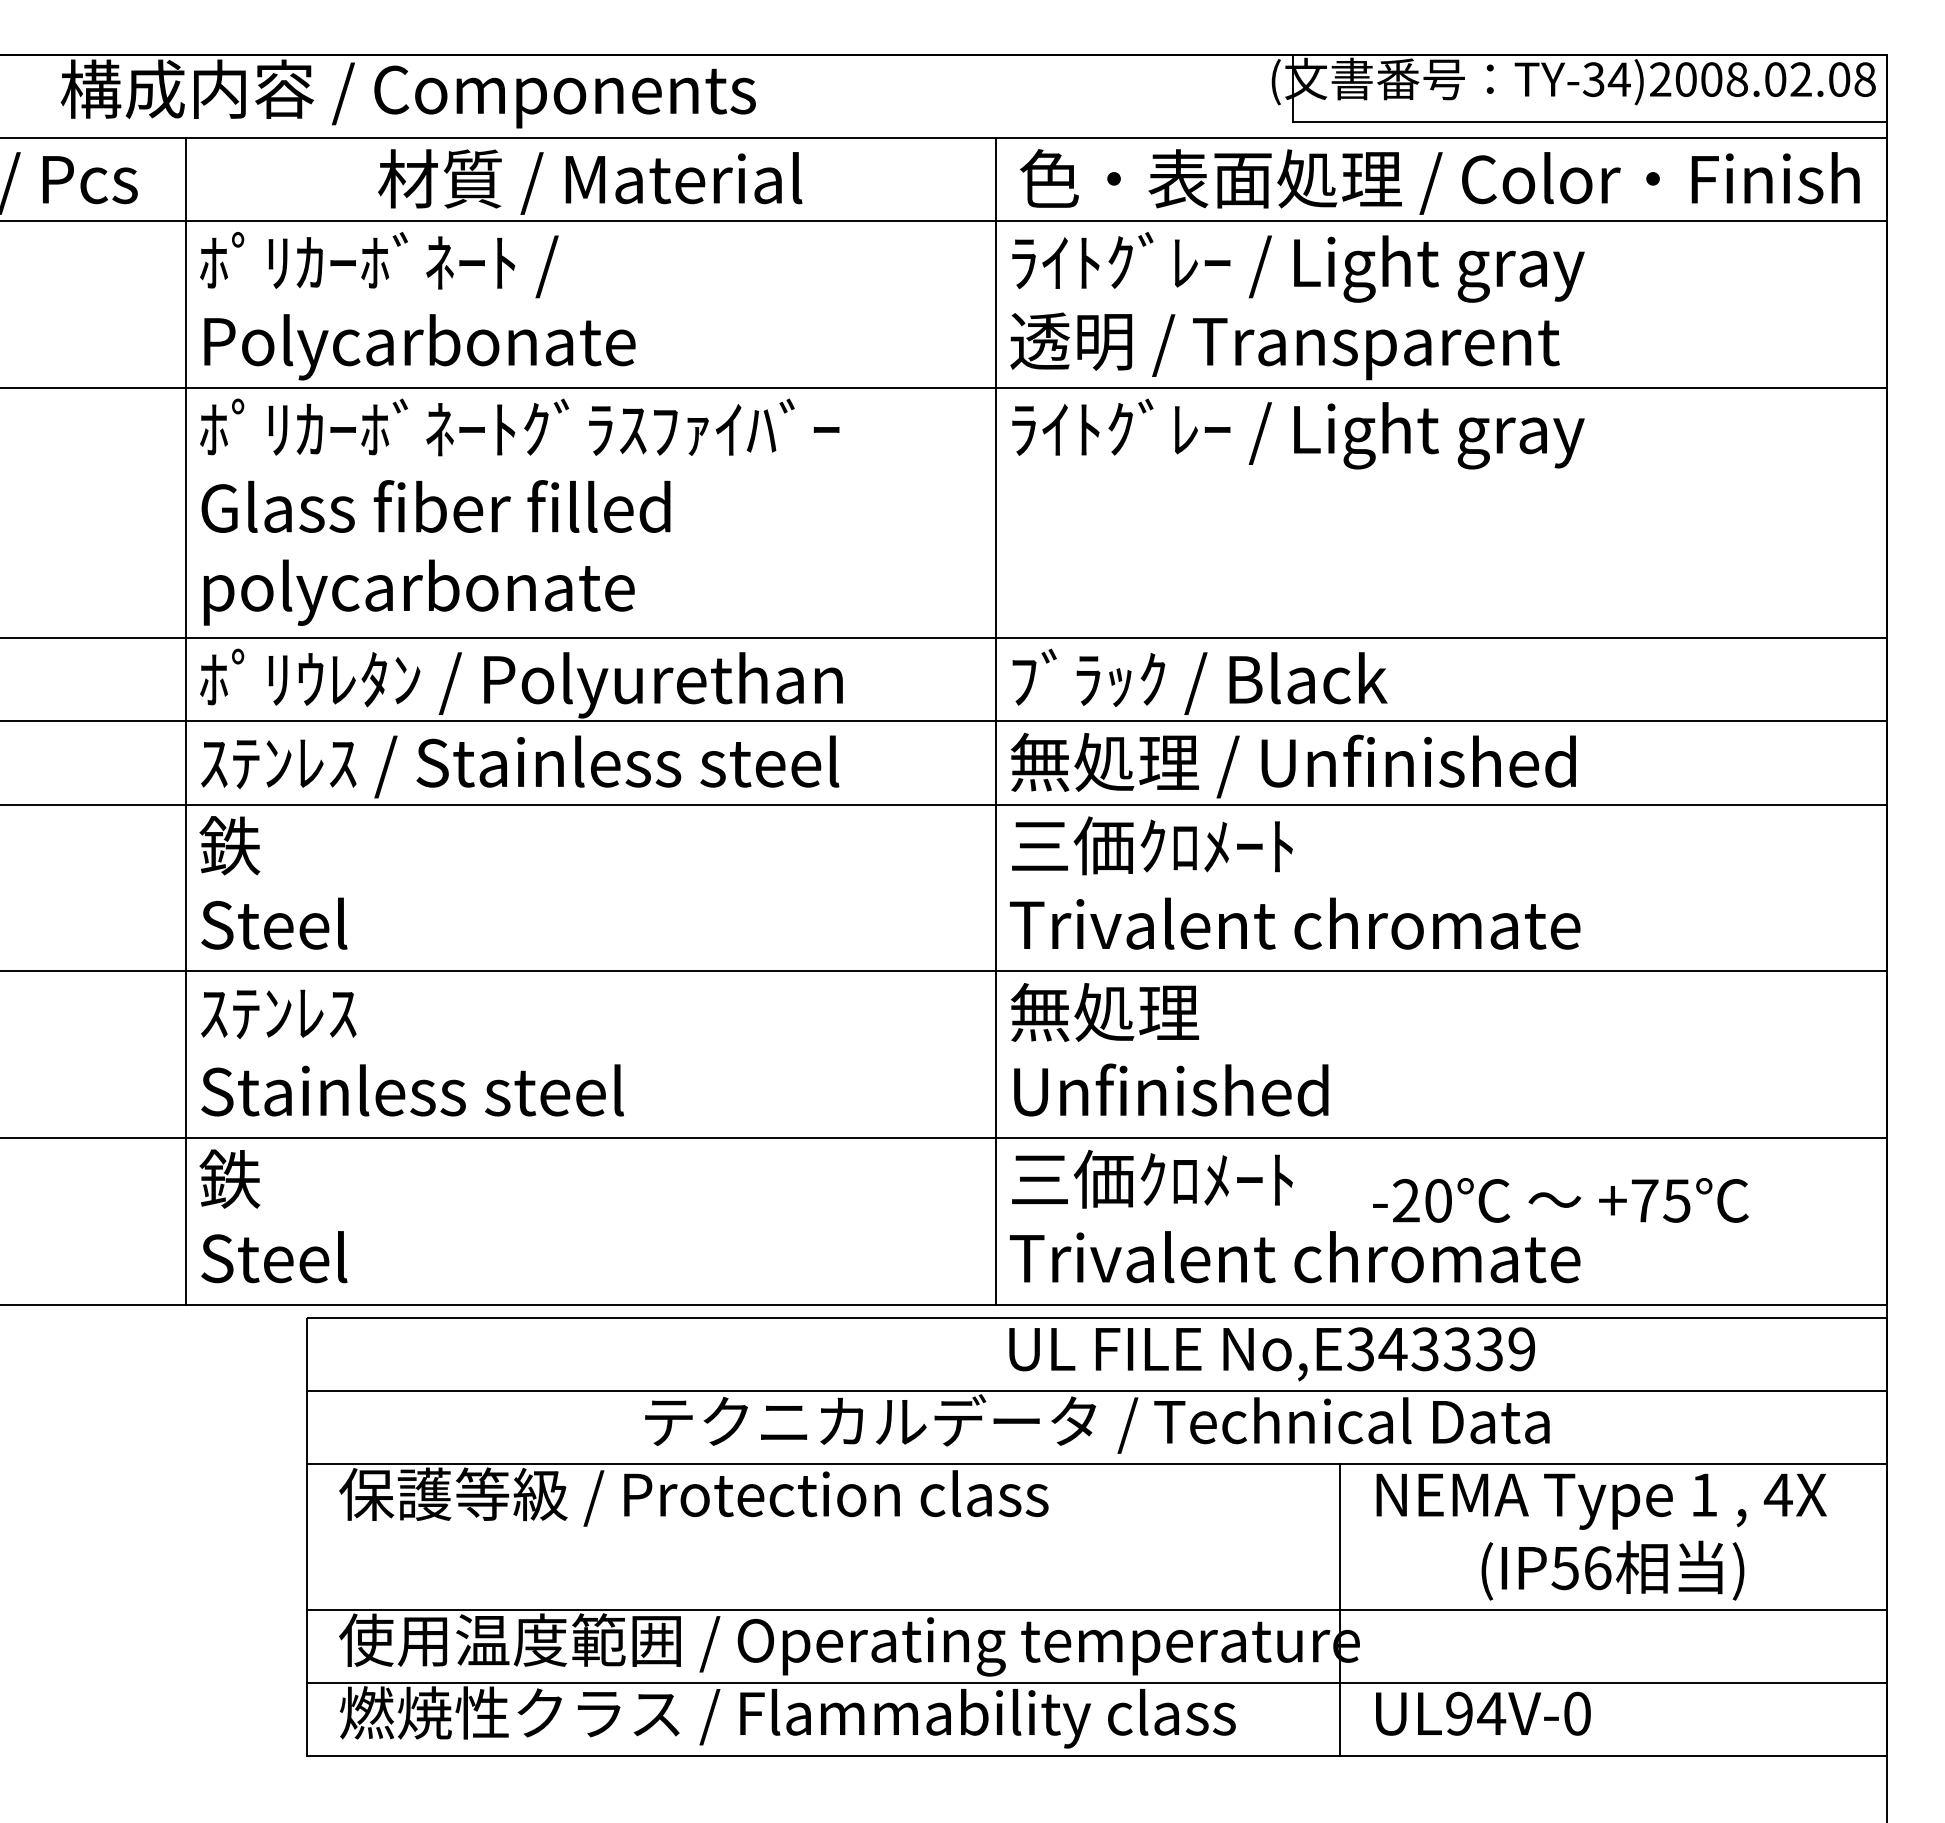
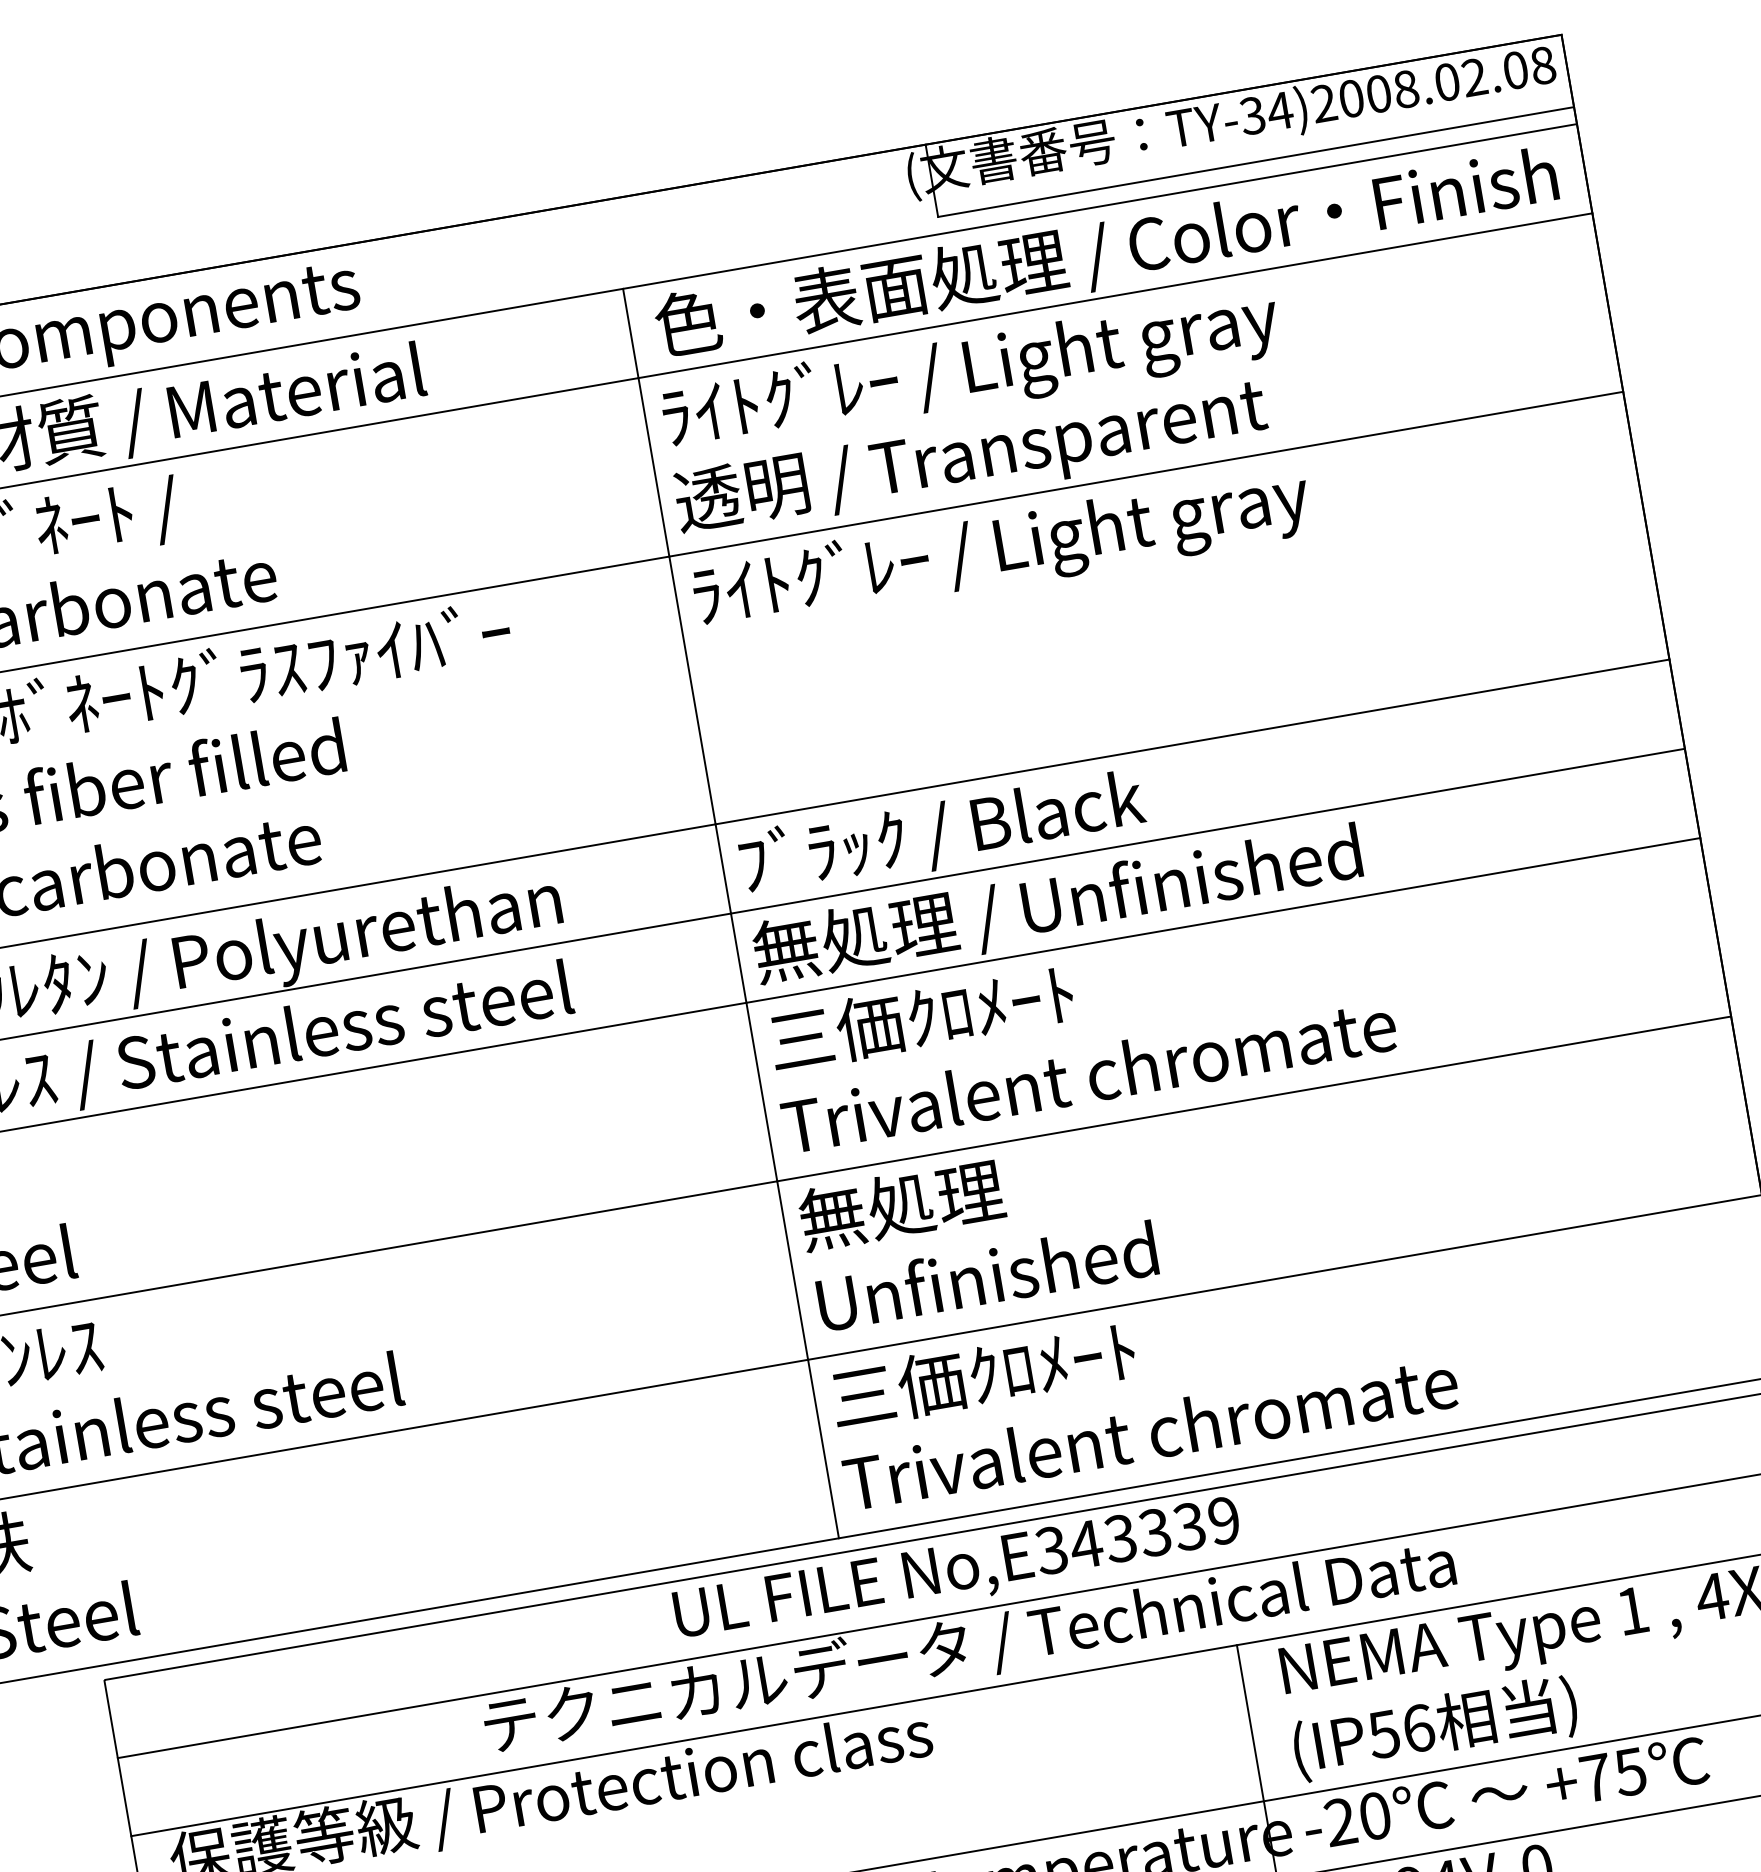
text: (1560, 1200) -> (1505, 1793), moved
text: (1271, 1354) -> (957, 1572), moved
text: (1612, 1570) -> (1434, 1728), moved

